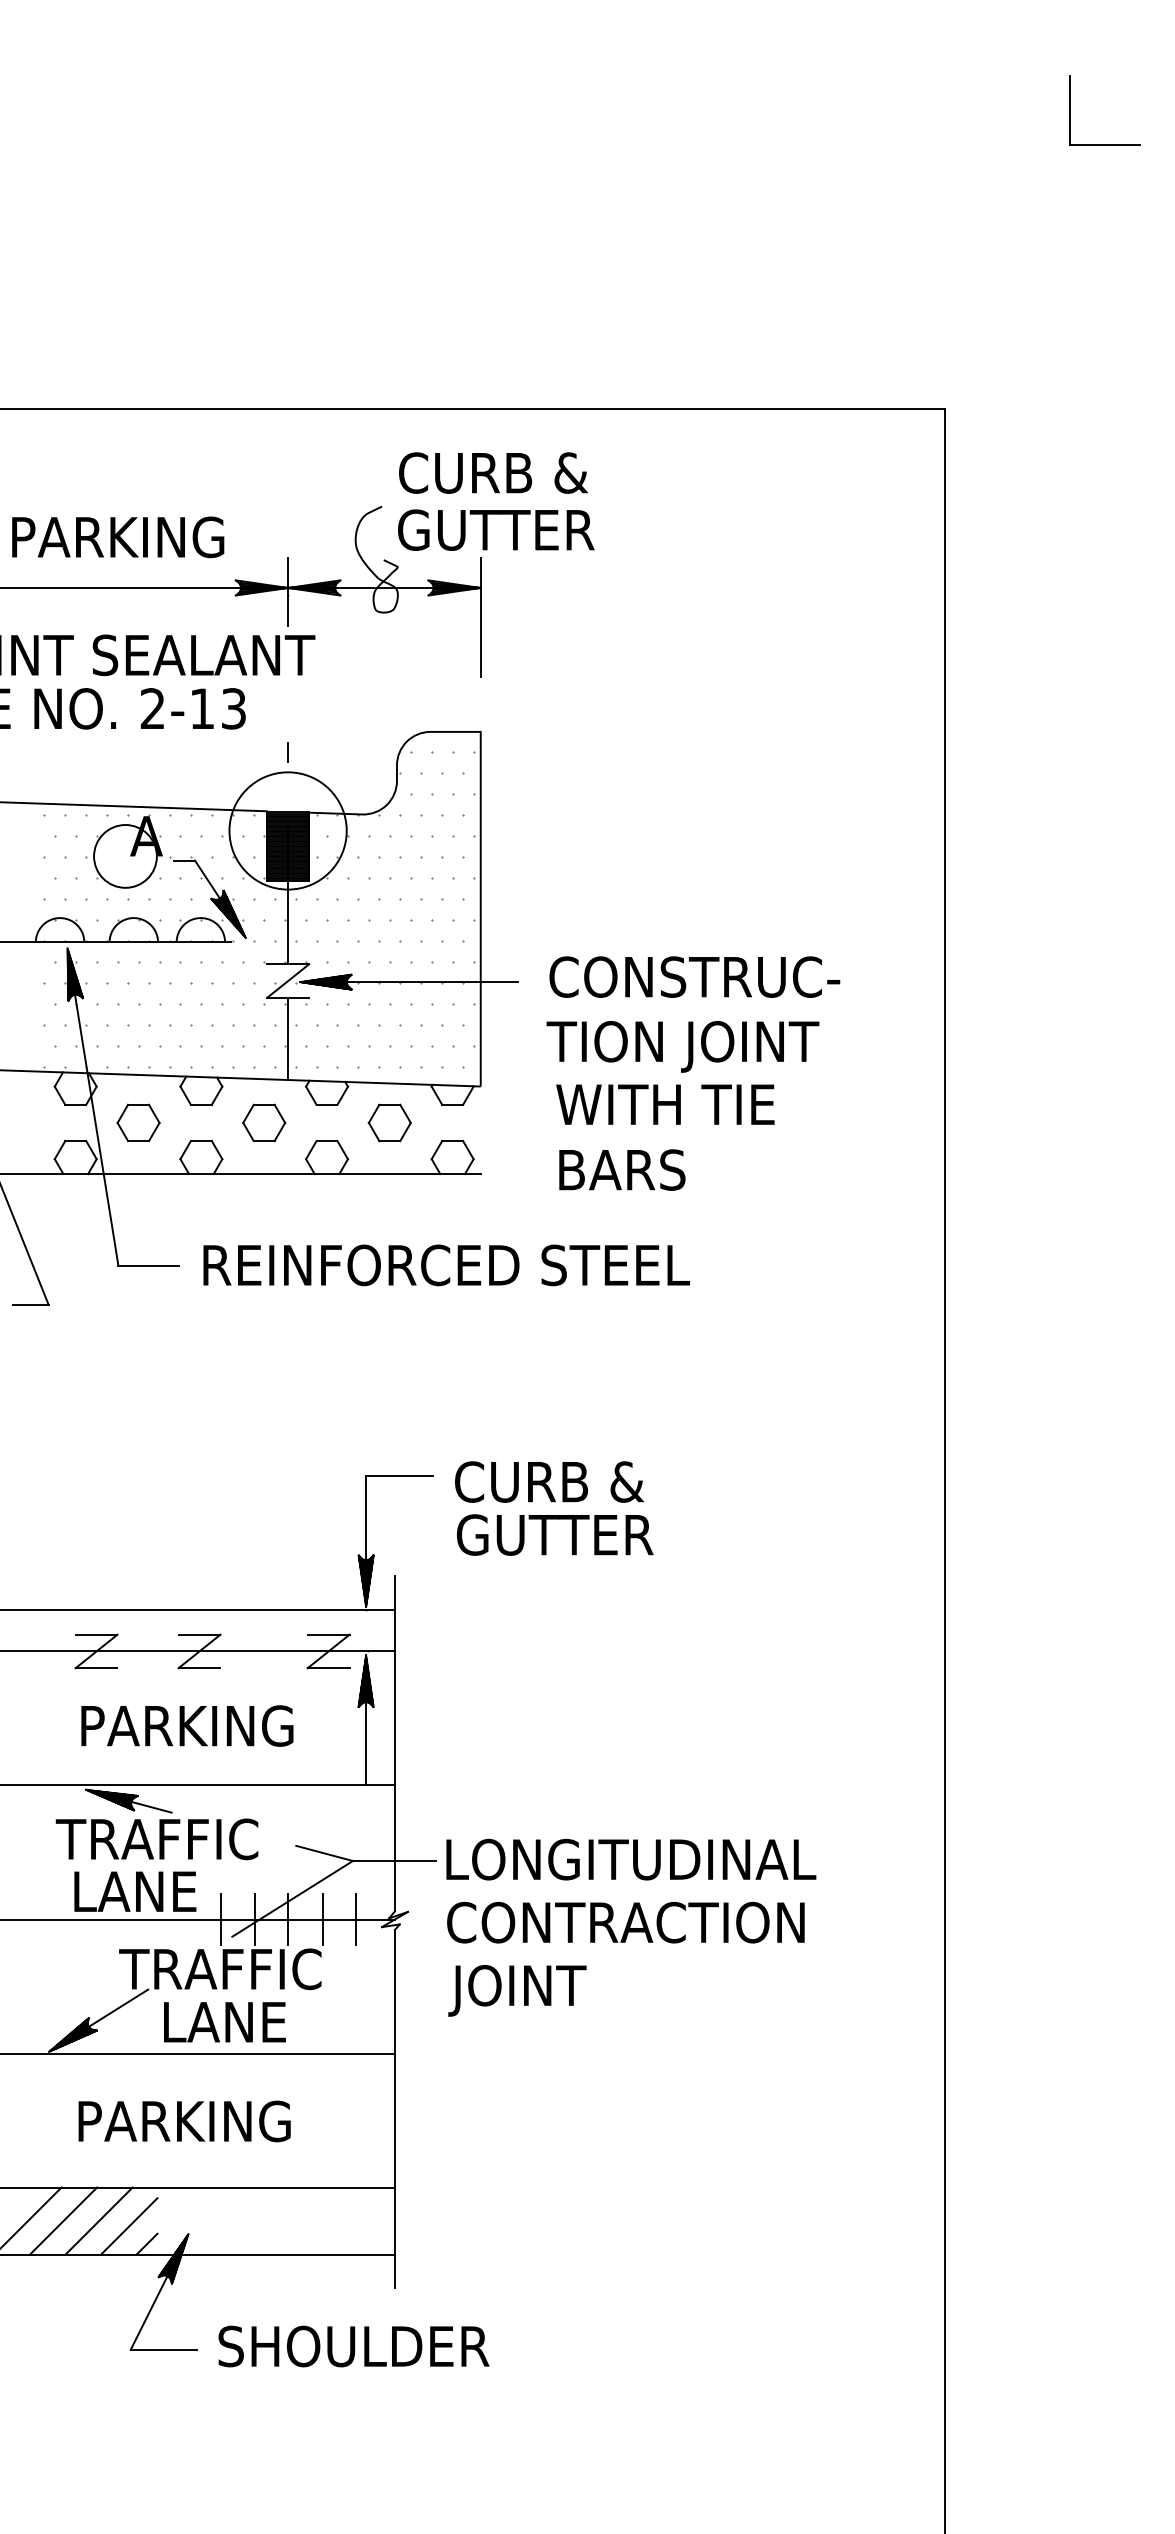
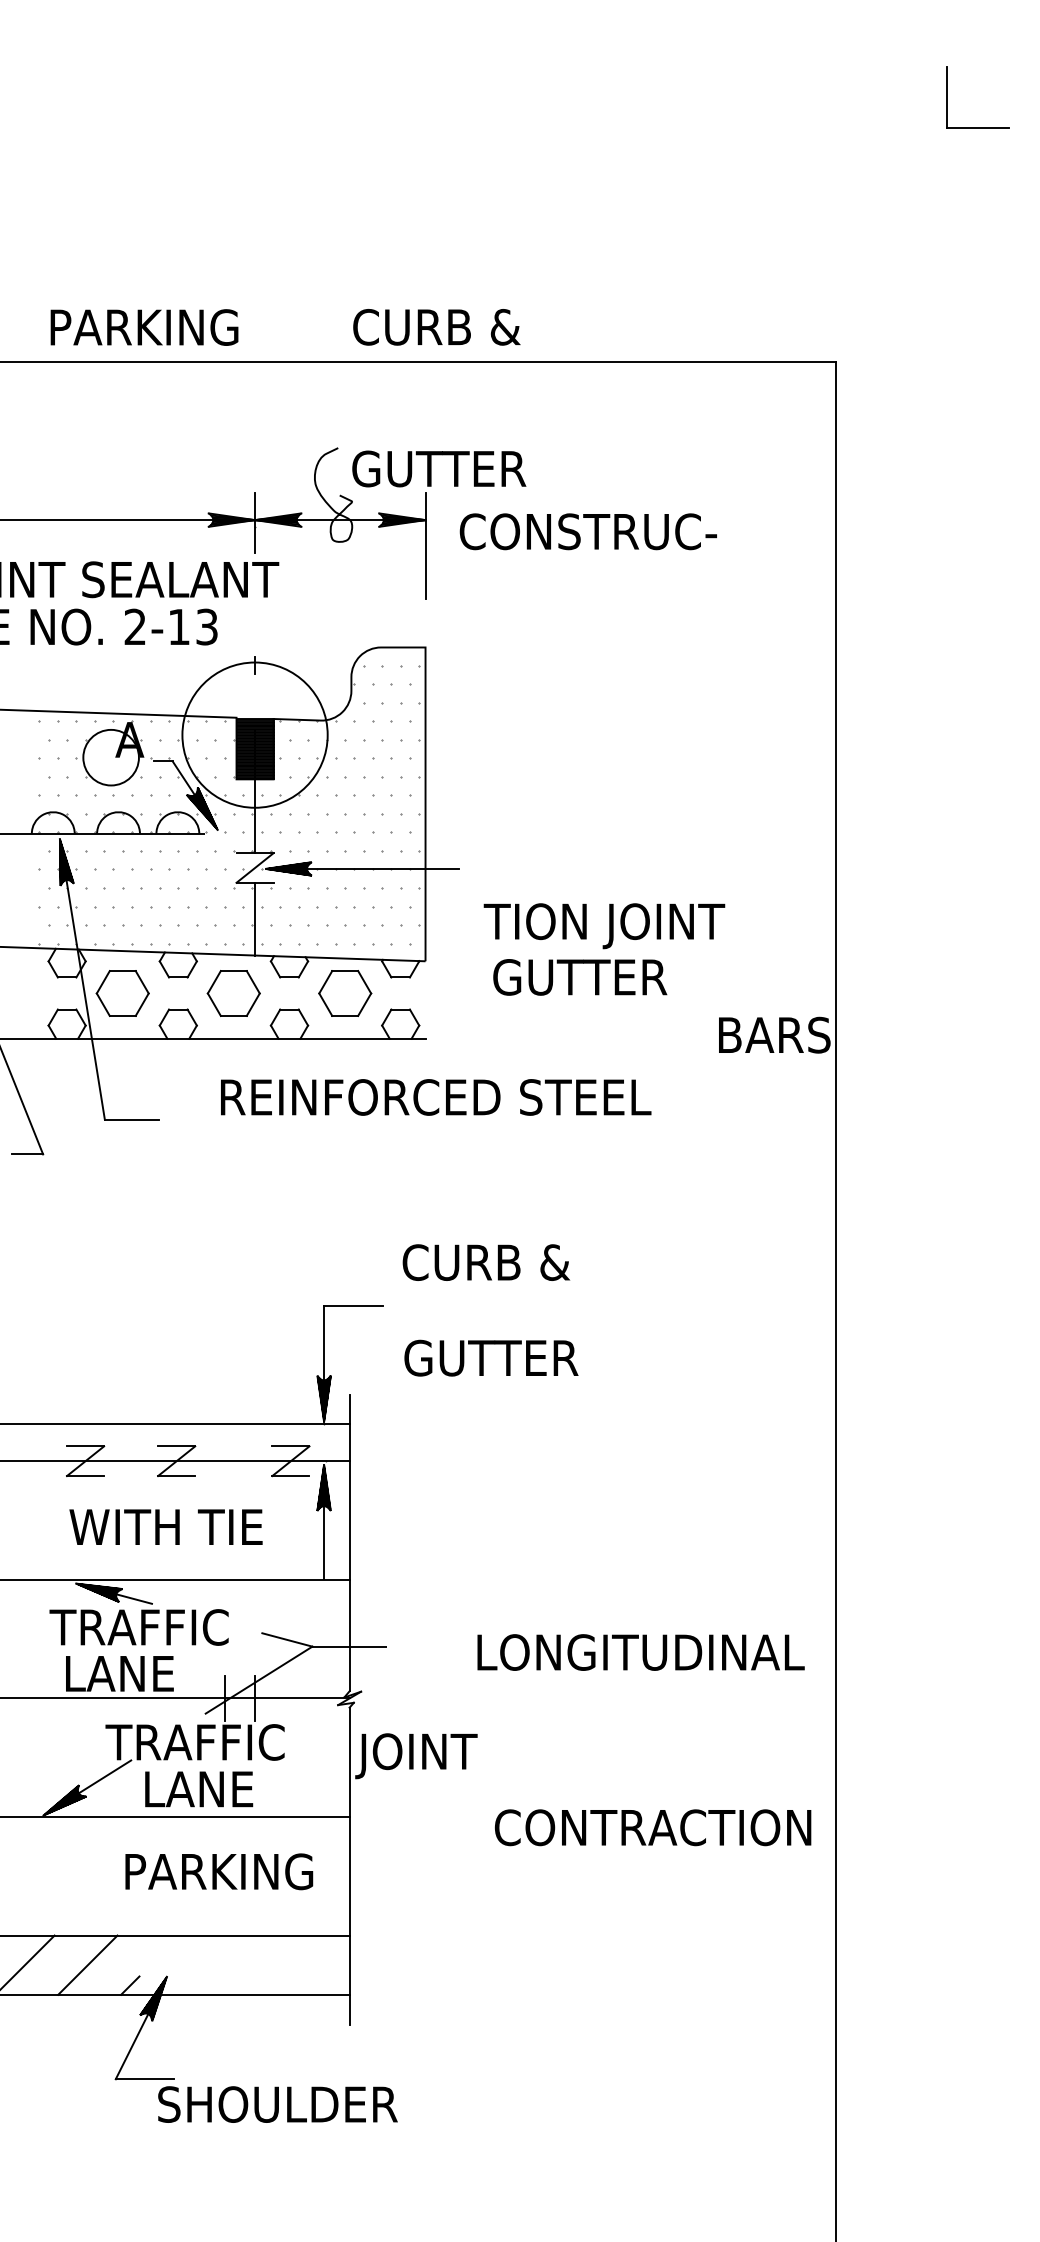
text: (493, 472) -> (436, 326), moved
text: (118, 537) -> (144, 327), moved
circle: (287, 830) -> (254, 734), size x1.4
text: (694, 976) -> (588, 531), moved
text: (665, 1104) -> (589, 977), WITH TIE -> GUTTER
part: (138, 1122) -> (122, 993), size x1.4
part: (264, 1122) -> (234, 993), size x1.4
part: (389, 1122) -> (344, 993), size x1.4
text: (622, 1169) -> (774, 1034), moved
text: (446, 1265) -> (435, 1097), moved
text: (549, 1481) -> (486, 1262), moved
text: (187, 1725) -> (166, 1526), PARKING -> WITH TIE
text: (631, 1859) -> (641, 1652), moved
line: (221, 1919) -> (196, 1698), removed
line: (322, 1919) -> (285, 1698), removed
line: (356, 1919) -> (315, 1698), removed
text: (625, 1922) -> (652, 1827), moved
text: (517, 1990) -> (416, 1755), moved
text: (184, 2121) -> (219, 1871), moved
line: (63, 2220) -> (56, 1964), removed
line: (129, 2226) -> (114, 1970), removed
text: (353, 2346) -> (277, 2104), moved

